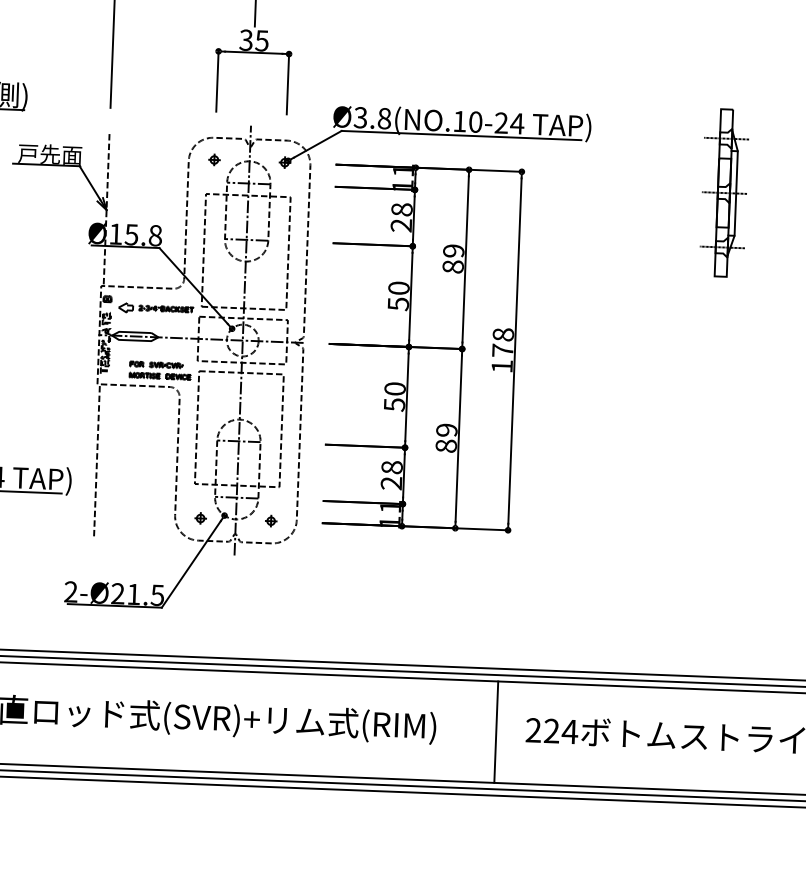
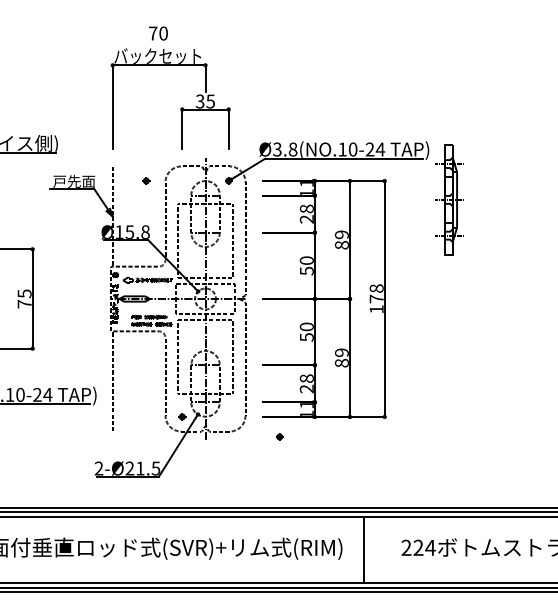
part: (214, 159) -> (146, 180), moved
part: (724, 192) -> (449, 199), moved
part: (270, 520) -> (279, 436), moved
line: (497, 731) -> (364, 549), moved

